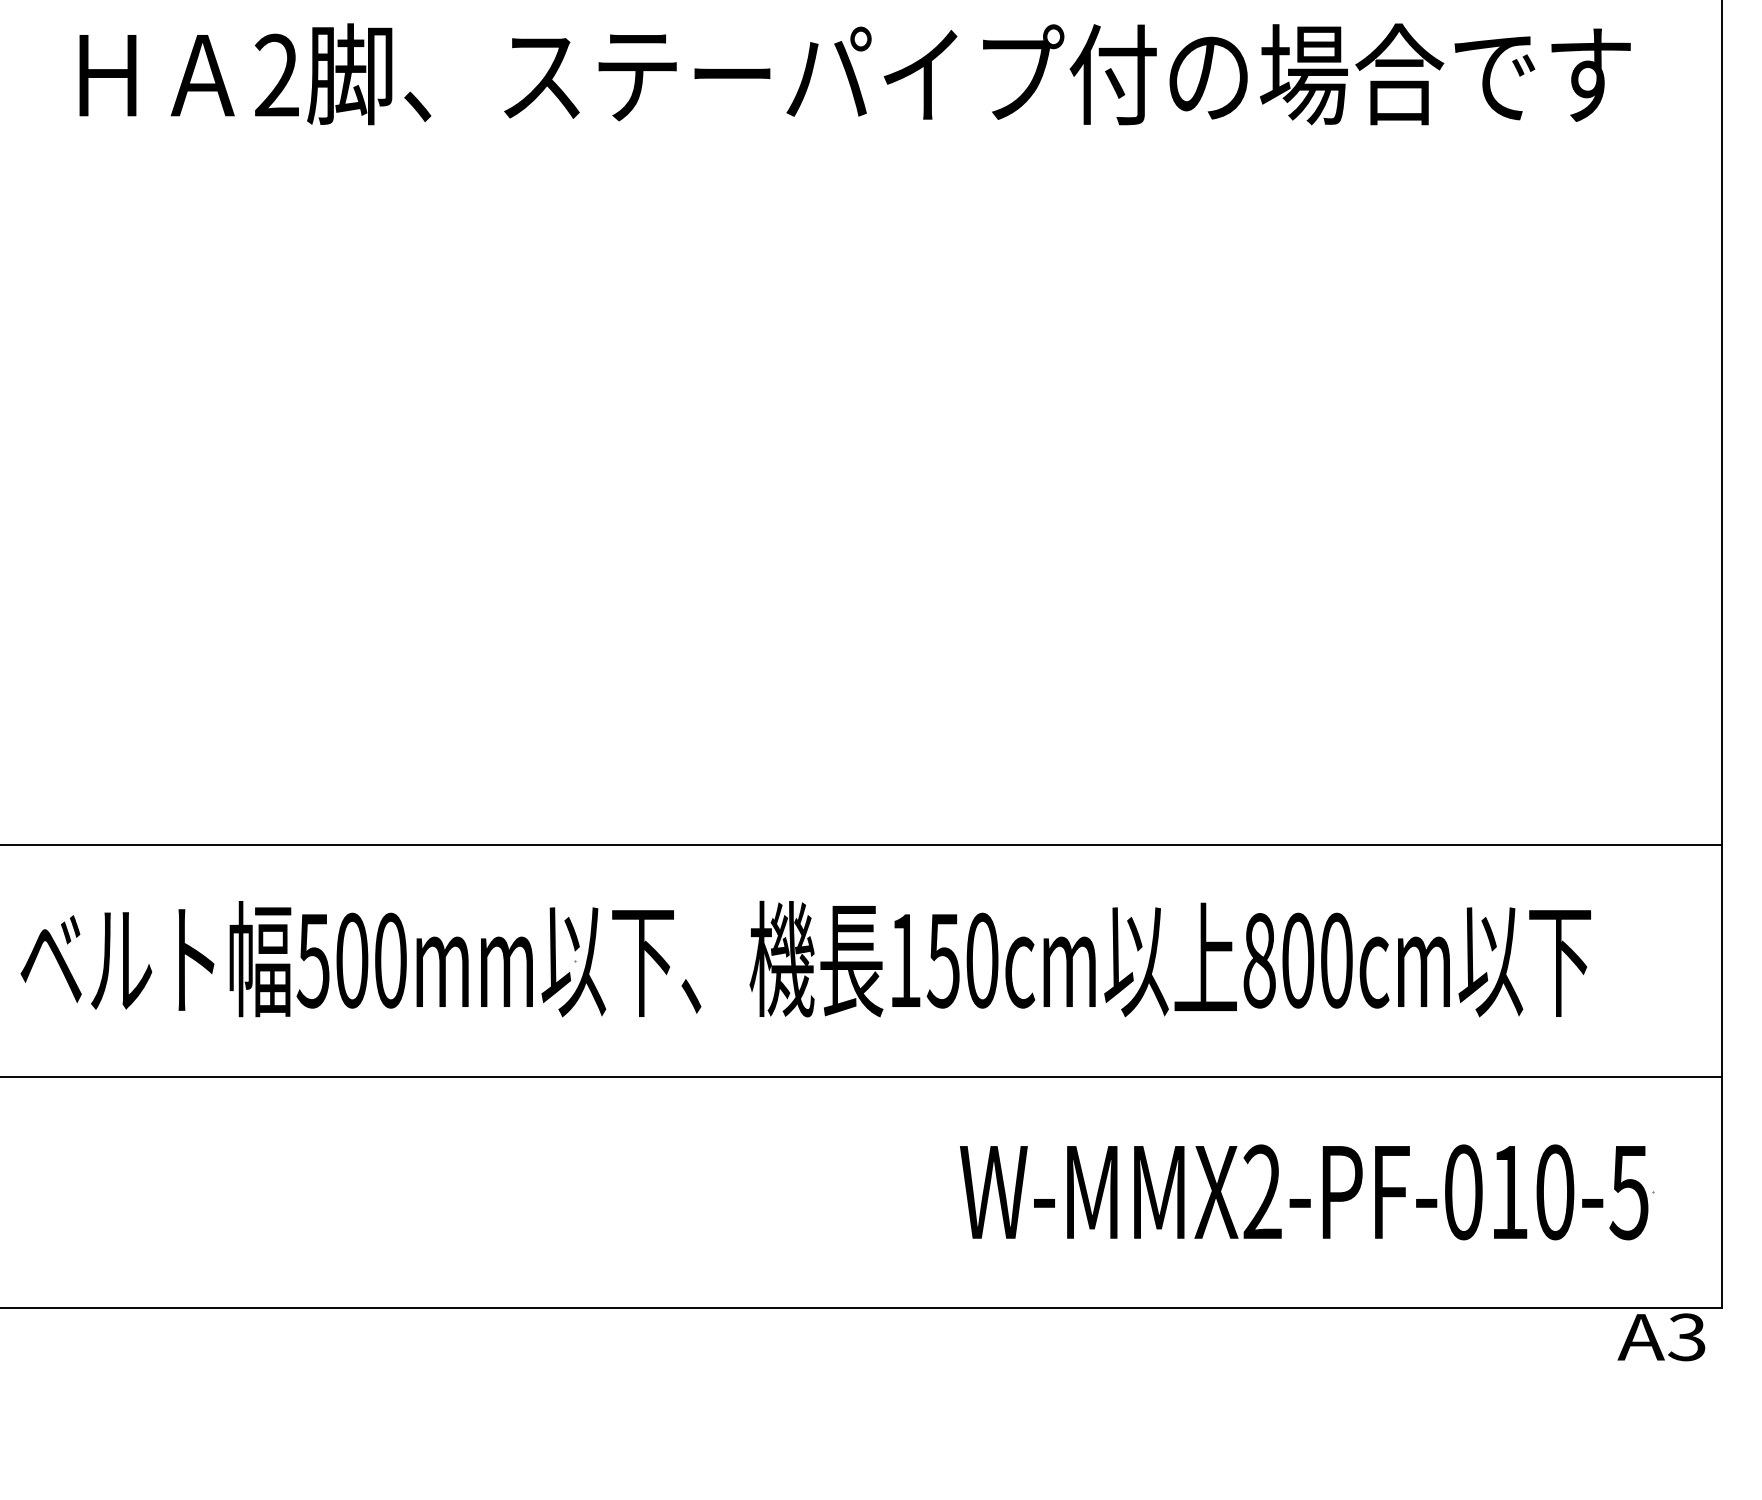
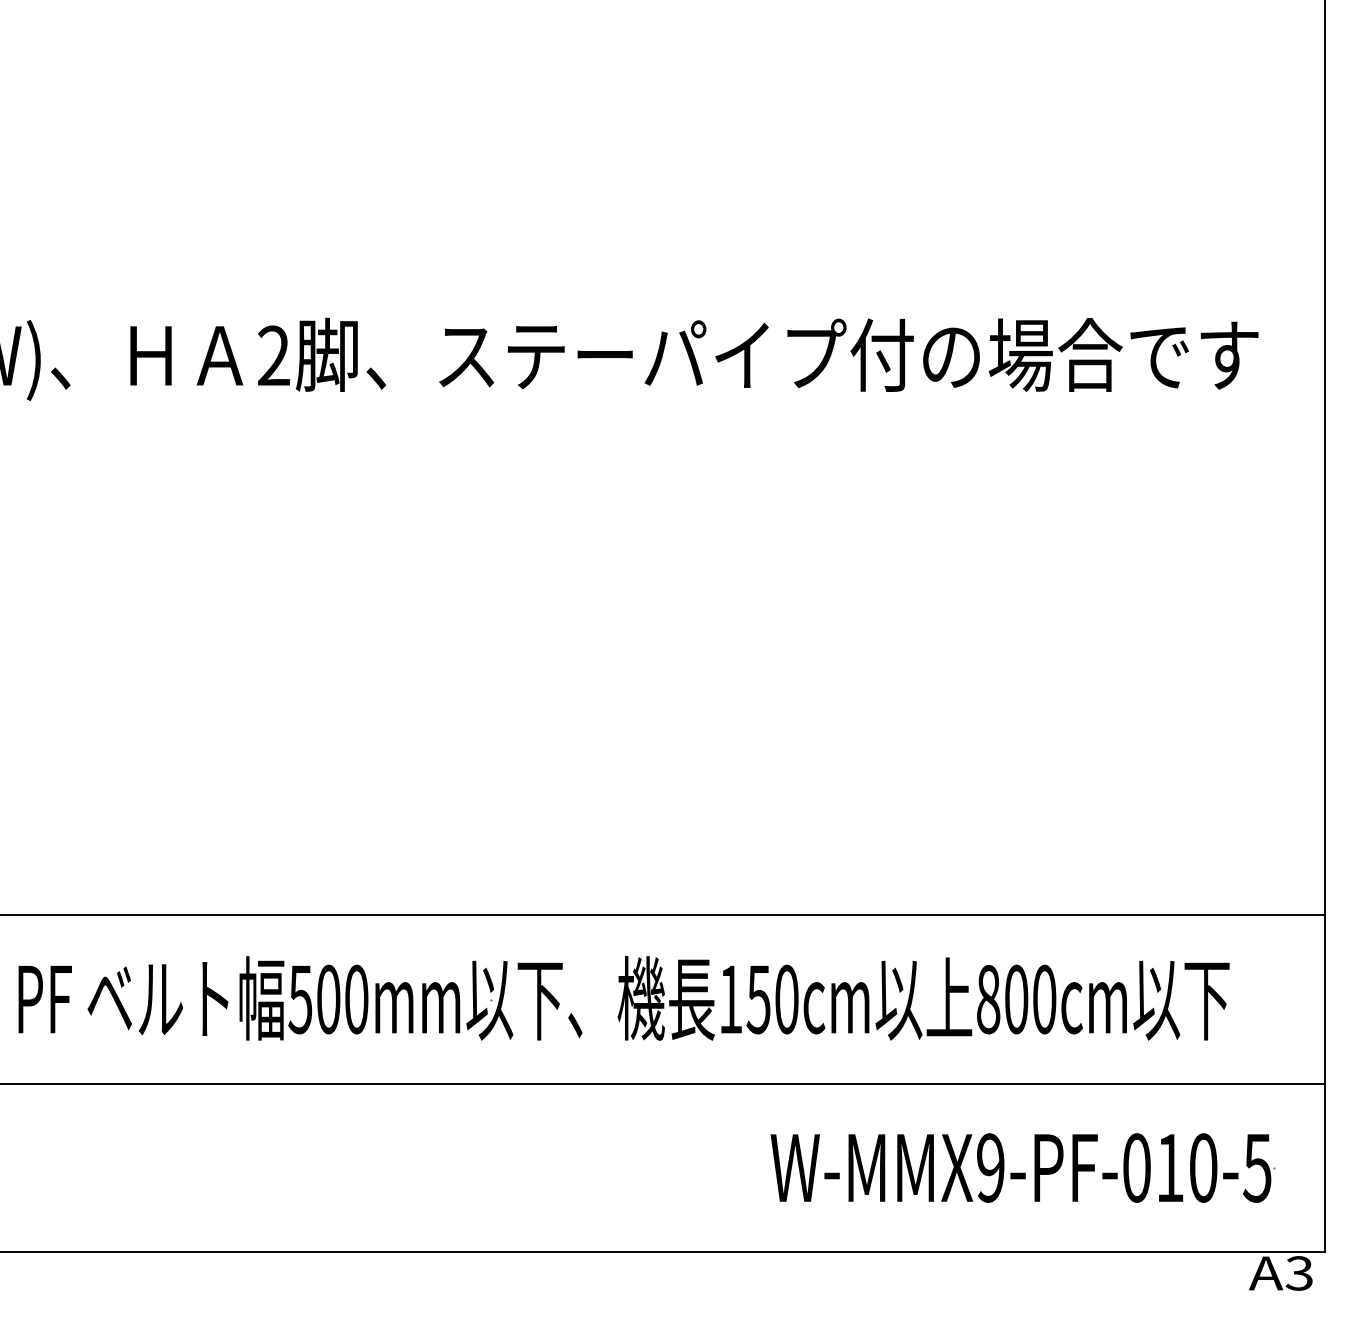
text: (1262, 1191) -> (990, 1167), W-MMX2-PF-010-5 -> W-MMX9-PF-010-5

